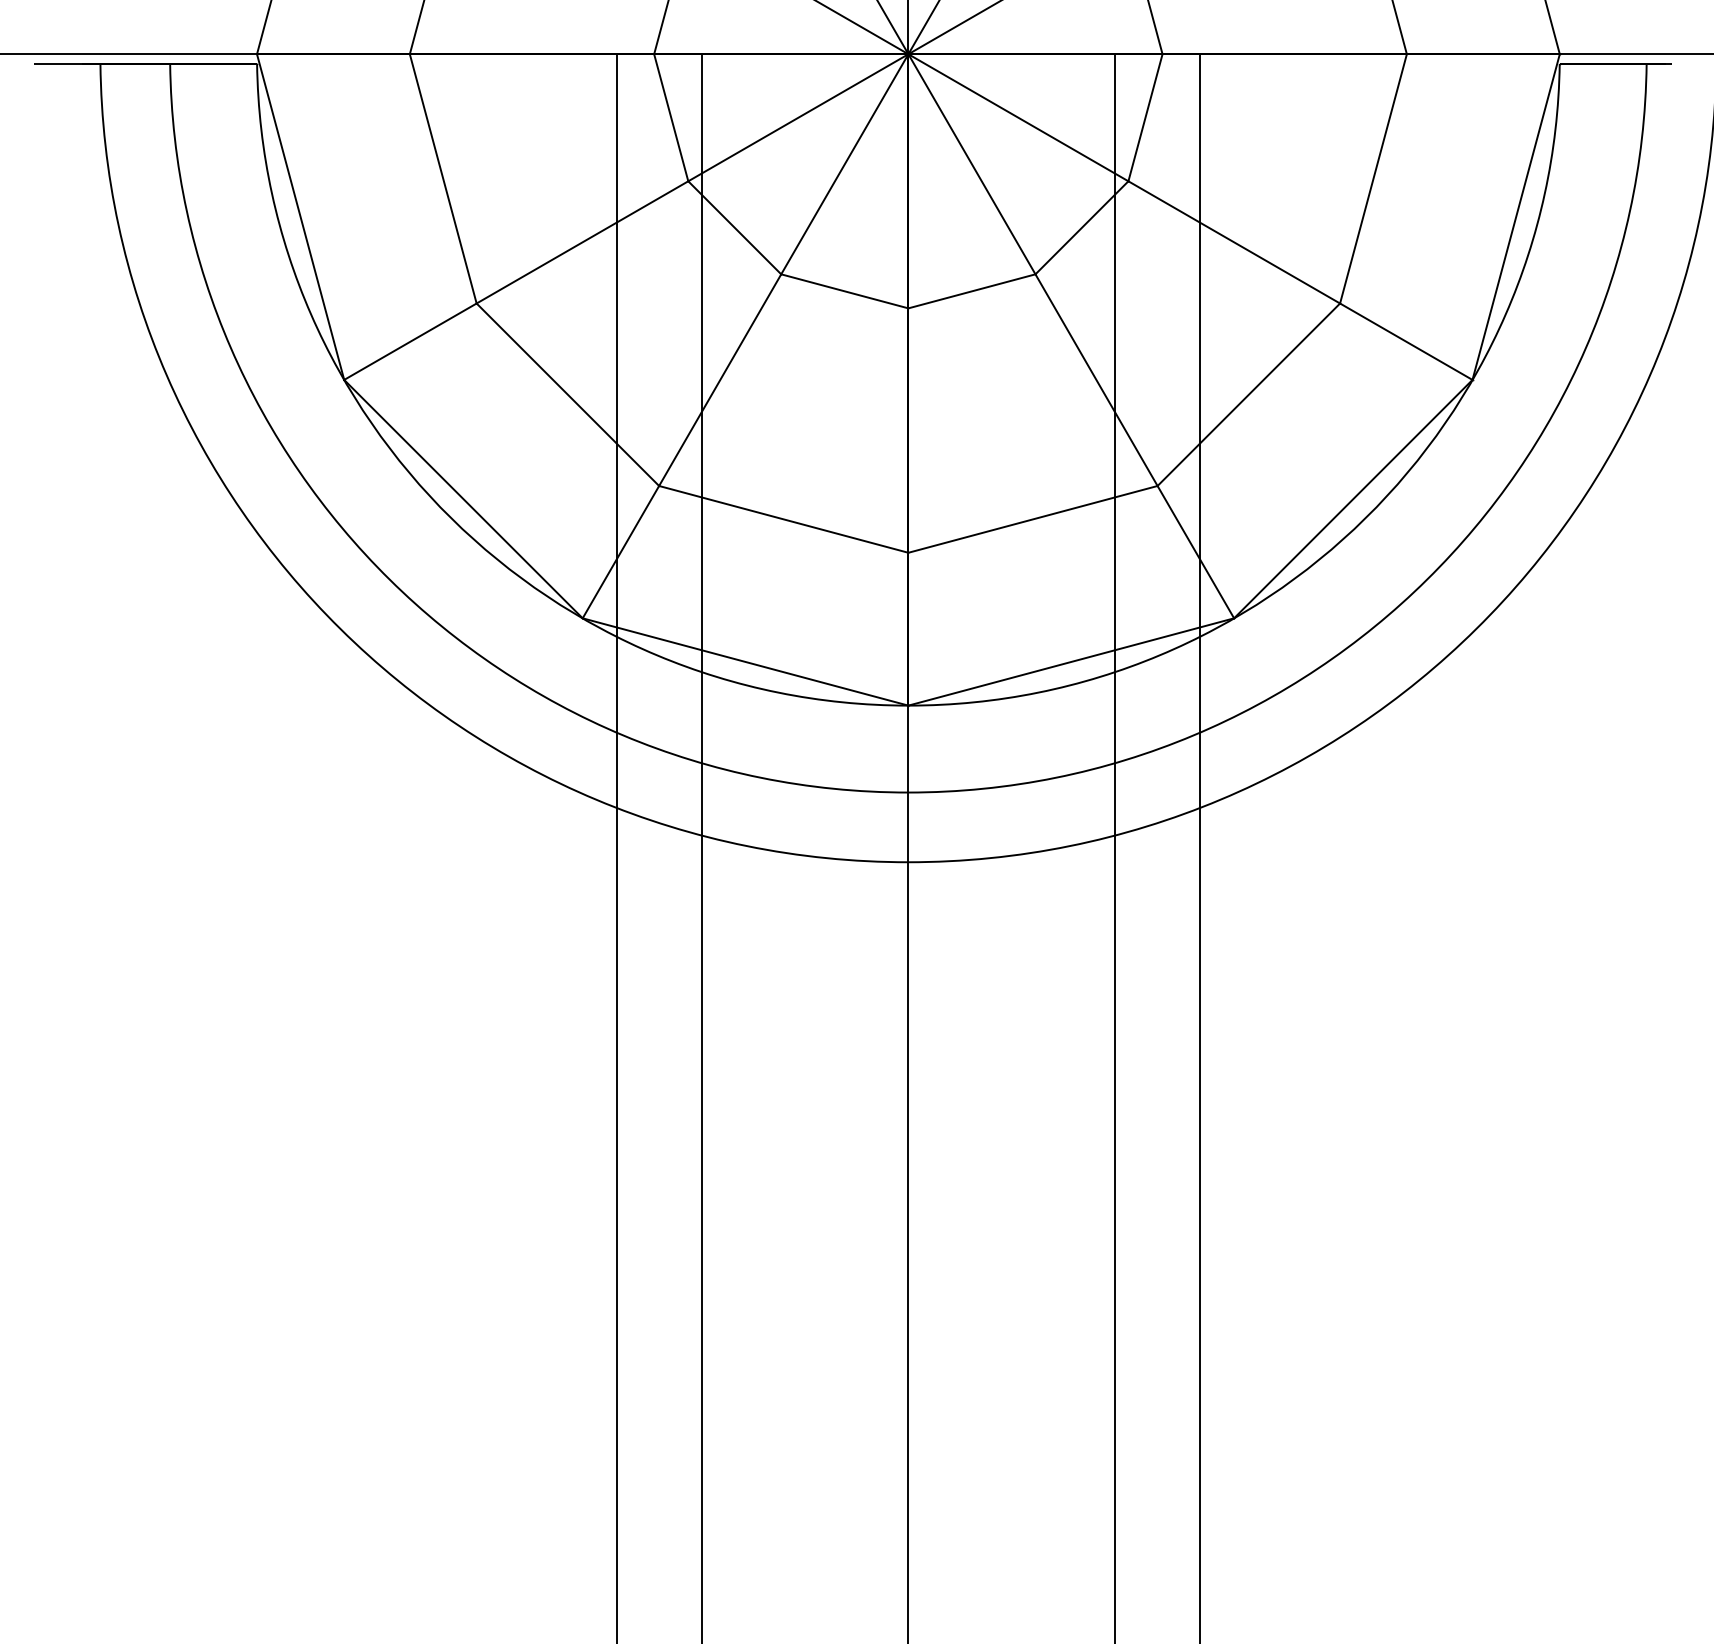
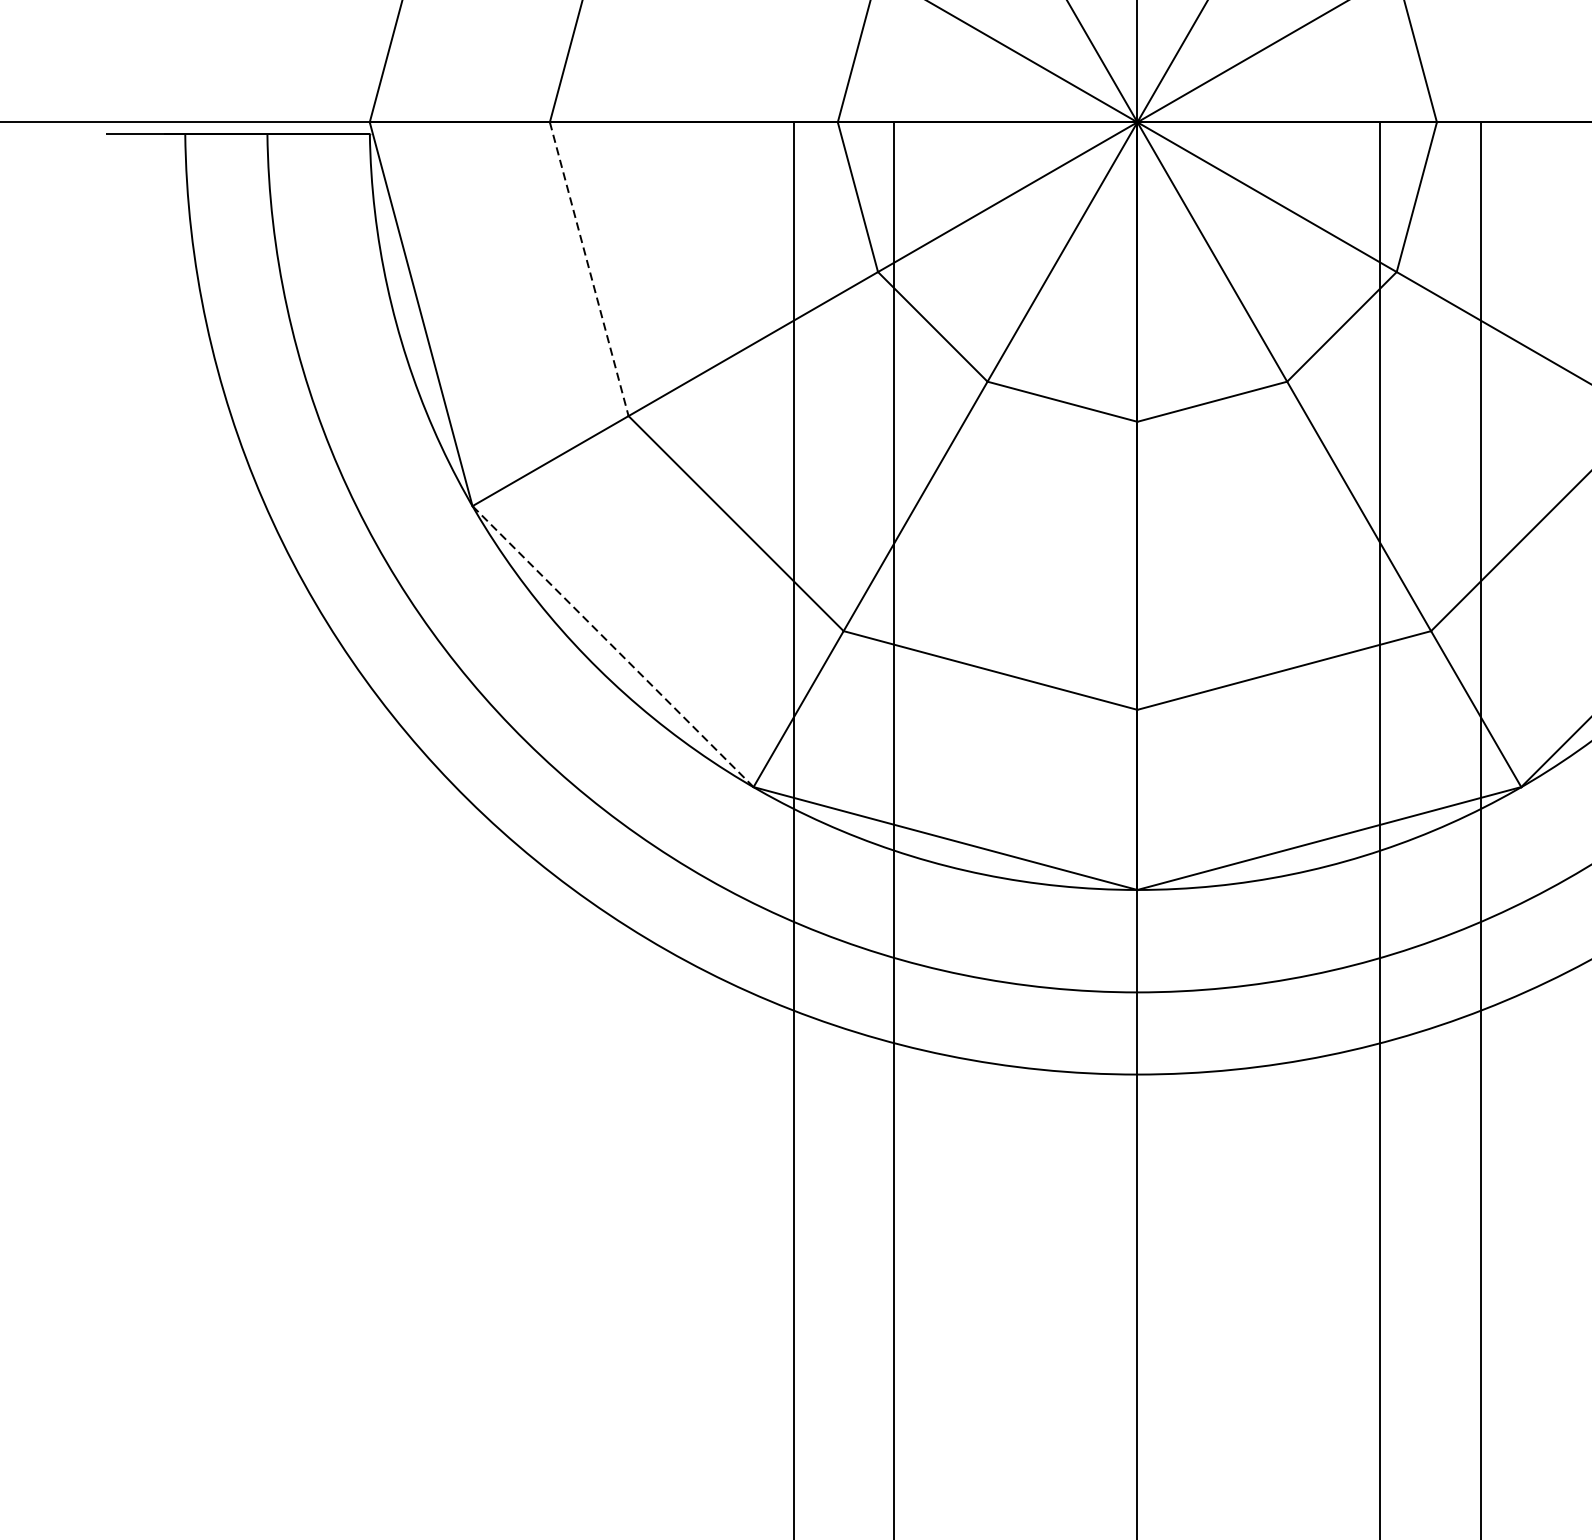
line: (443, 179) -> (589, 269), solid -> dashed
line: (463, 499) -> (613, 647), solid -> dashed

